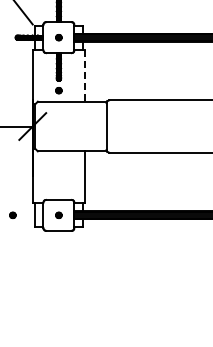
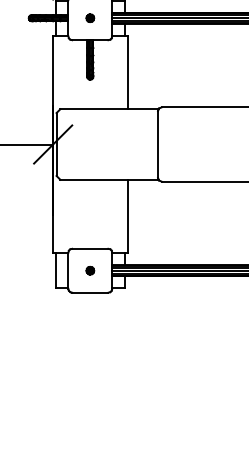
line: (85, 75) -> (128, 72), dashed -> solid
part: (58, 90) -> (89, 93), removed
part: (12, 214) -> (24, 269), removed

